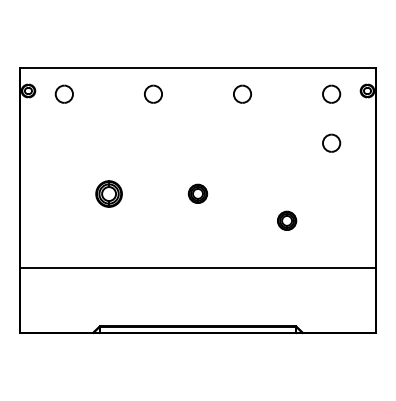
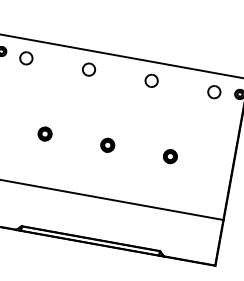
part: (331, 142) -> (208, 126), removed
part: (108, 193) -> (44, 133), size x0.71
part: (287, 220) -> (170, 156), moved

